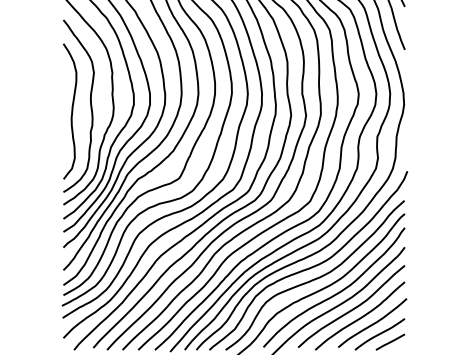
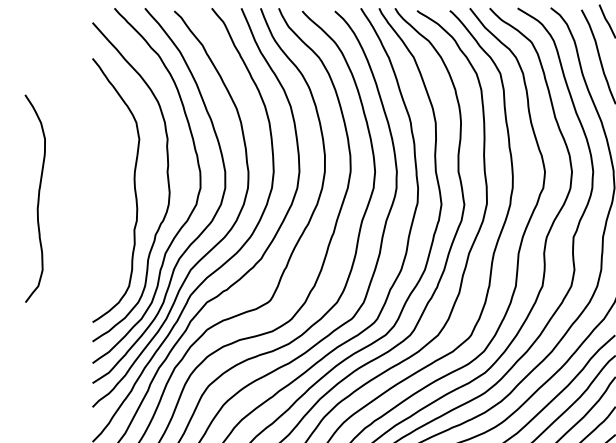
curve: (71, 111) -> (37, 198), moved

